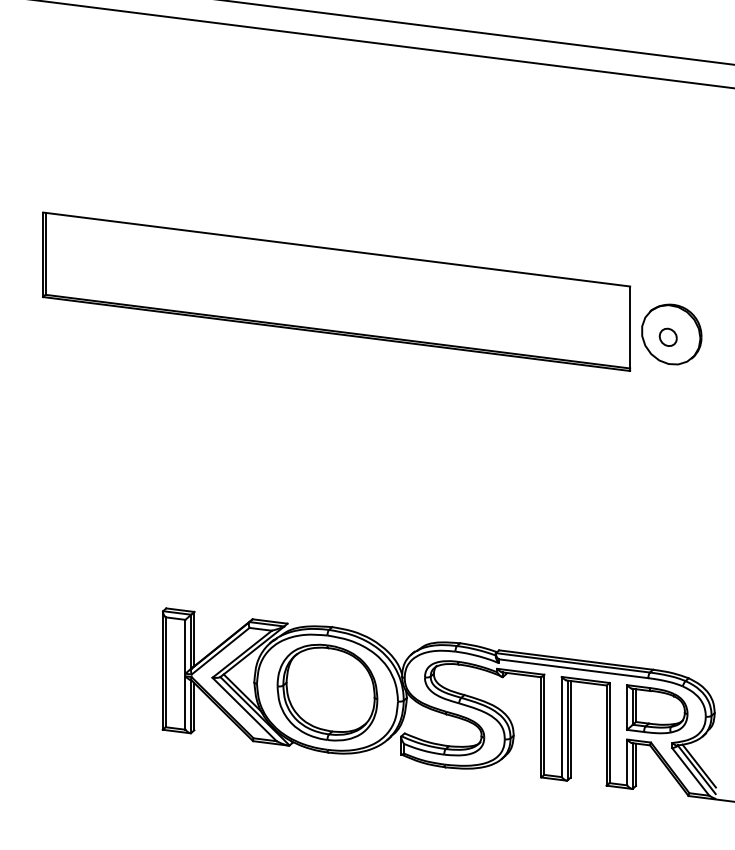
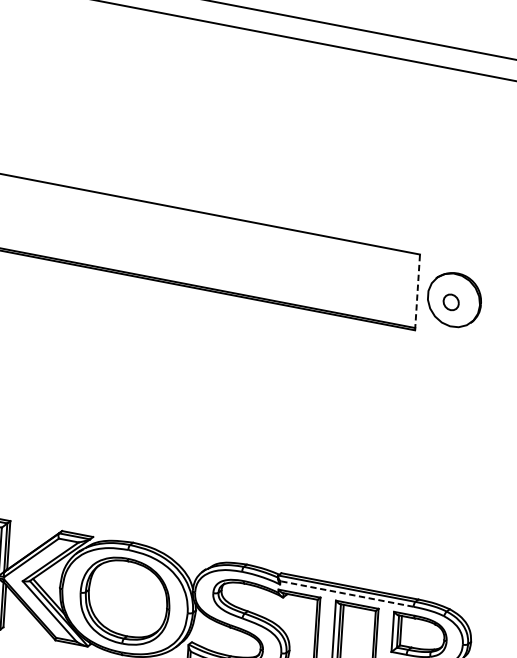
line: (630, 328) -> (417, 292), solid -> dashed
line: (573, 668) -> (347, 593), solid -> dashed

